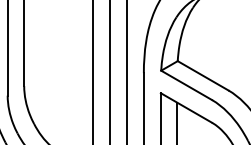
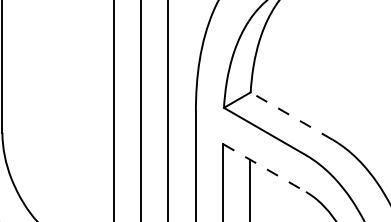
line: (202, 75) -> (290, 115), solid -> dashed
line: (186, 108) -> (264, 168), solid -> dashed

